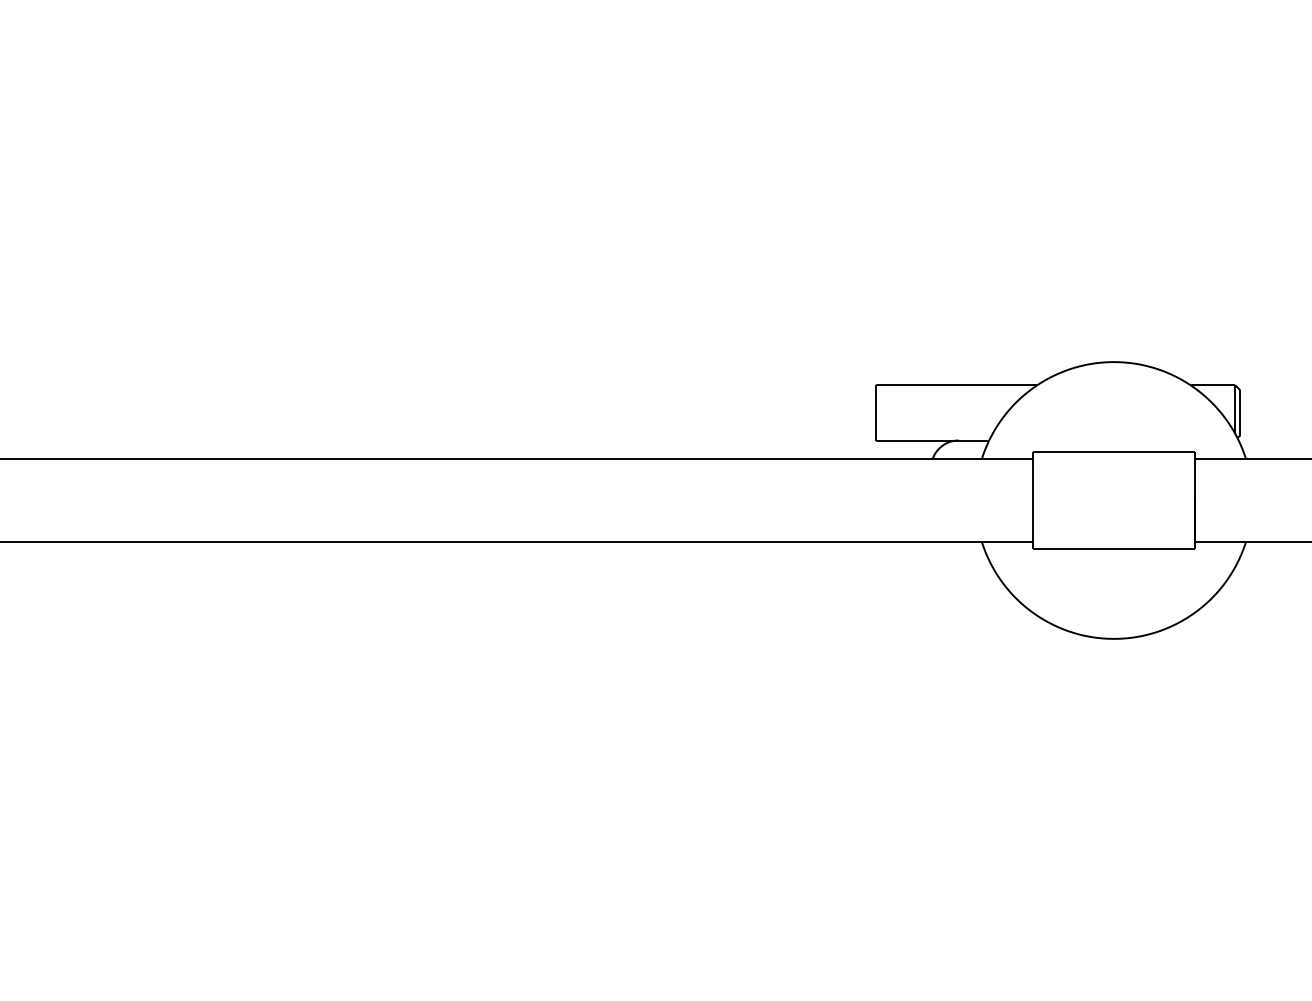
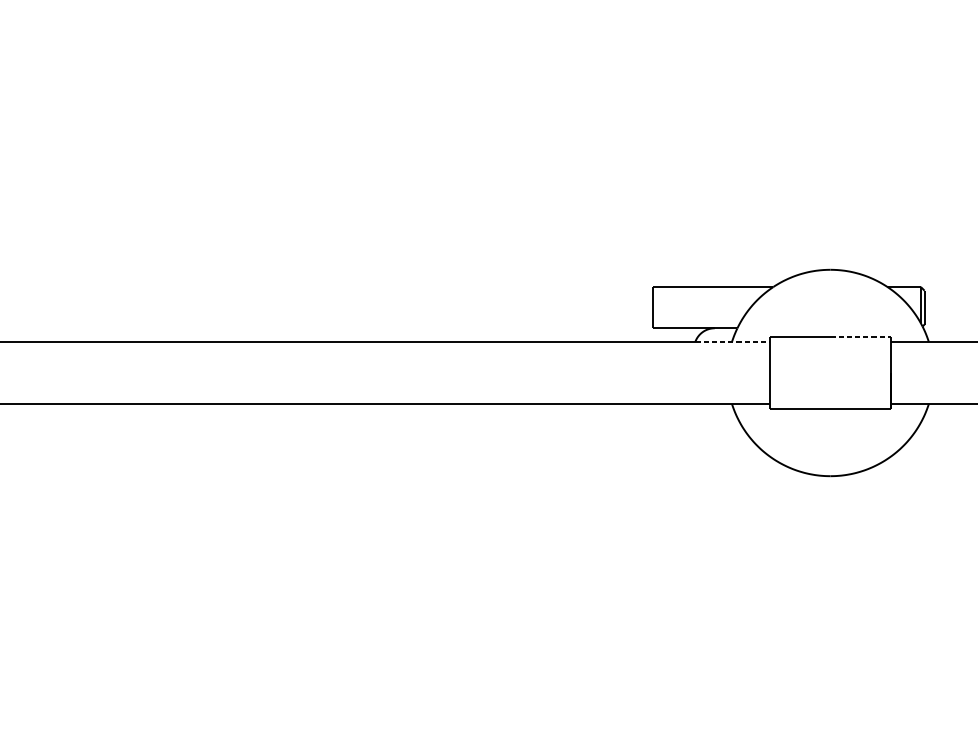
line: (1154, 452) -> (860, 337), solid -> dashed
line: (983, 458) -> (733, 341), solid -> dashed

